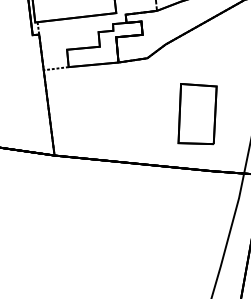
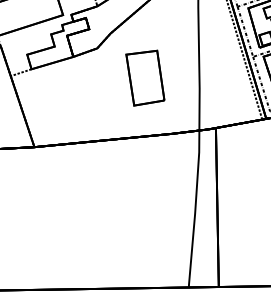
part: (197, 113) -> (145, 77), moved

